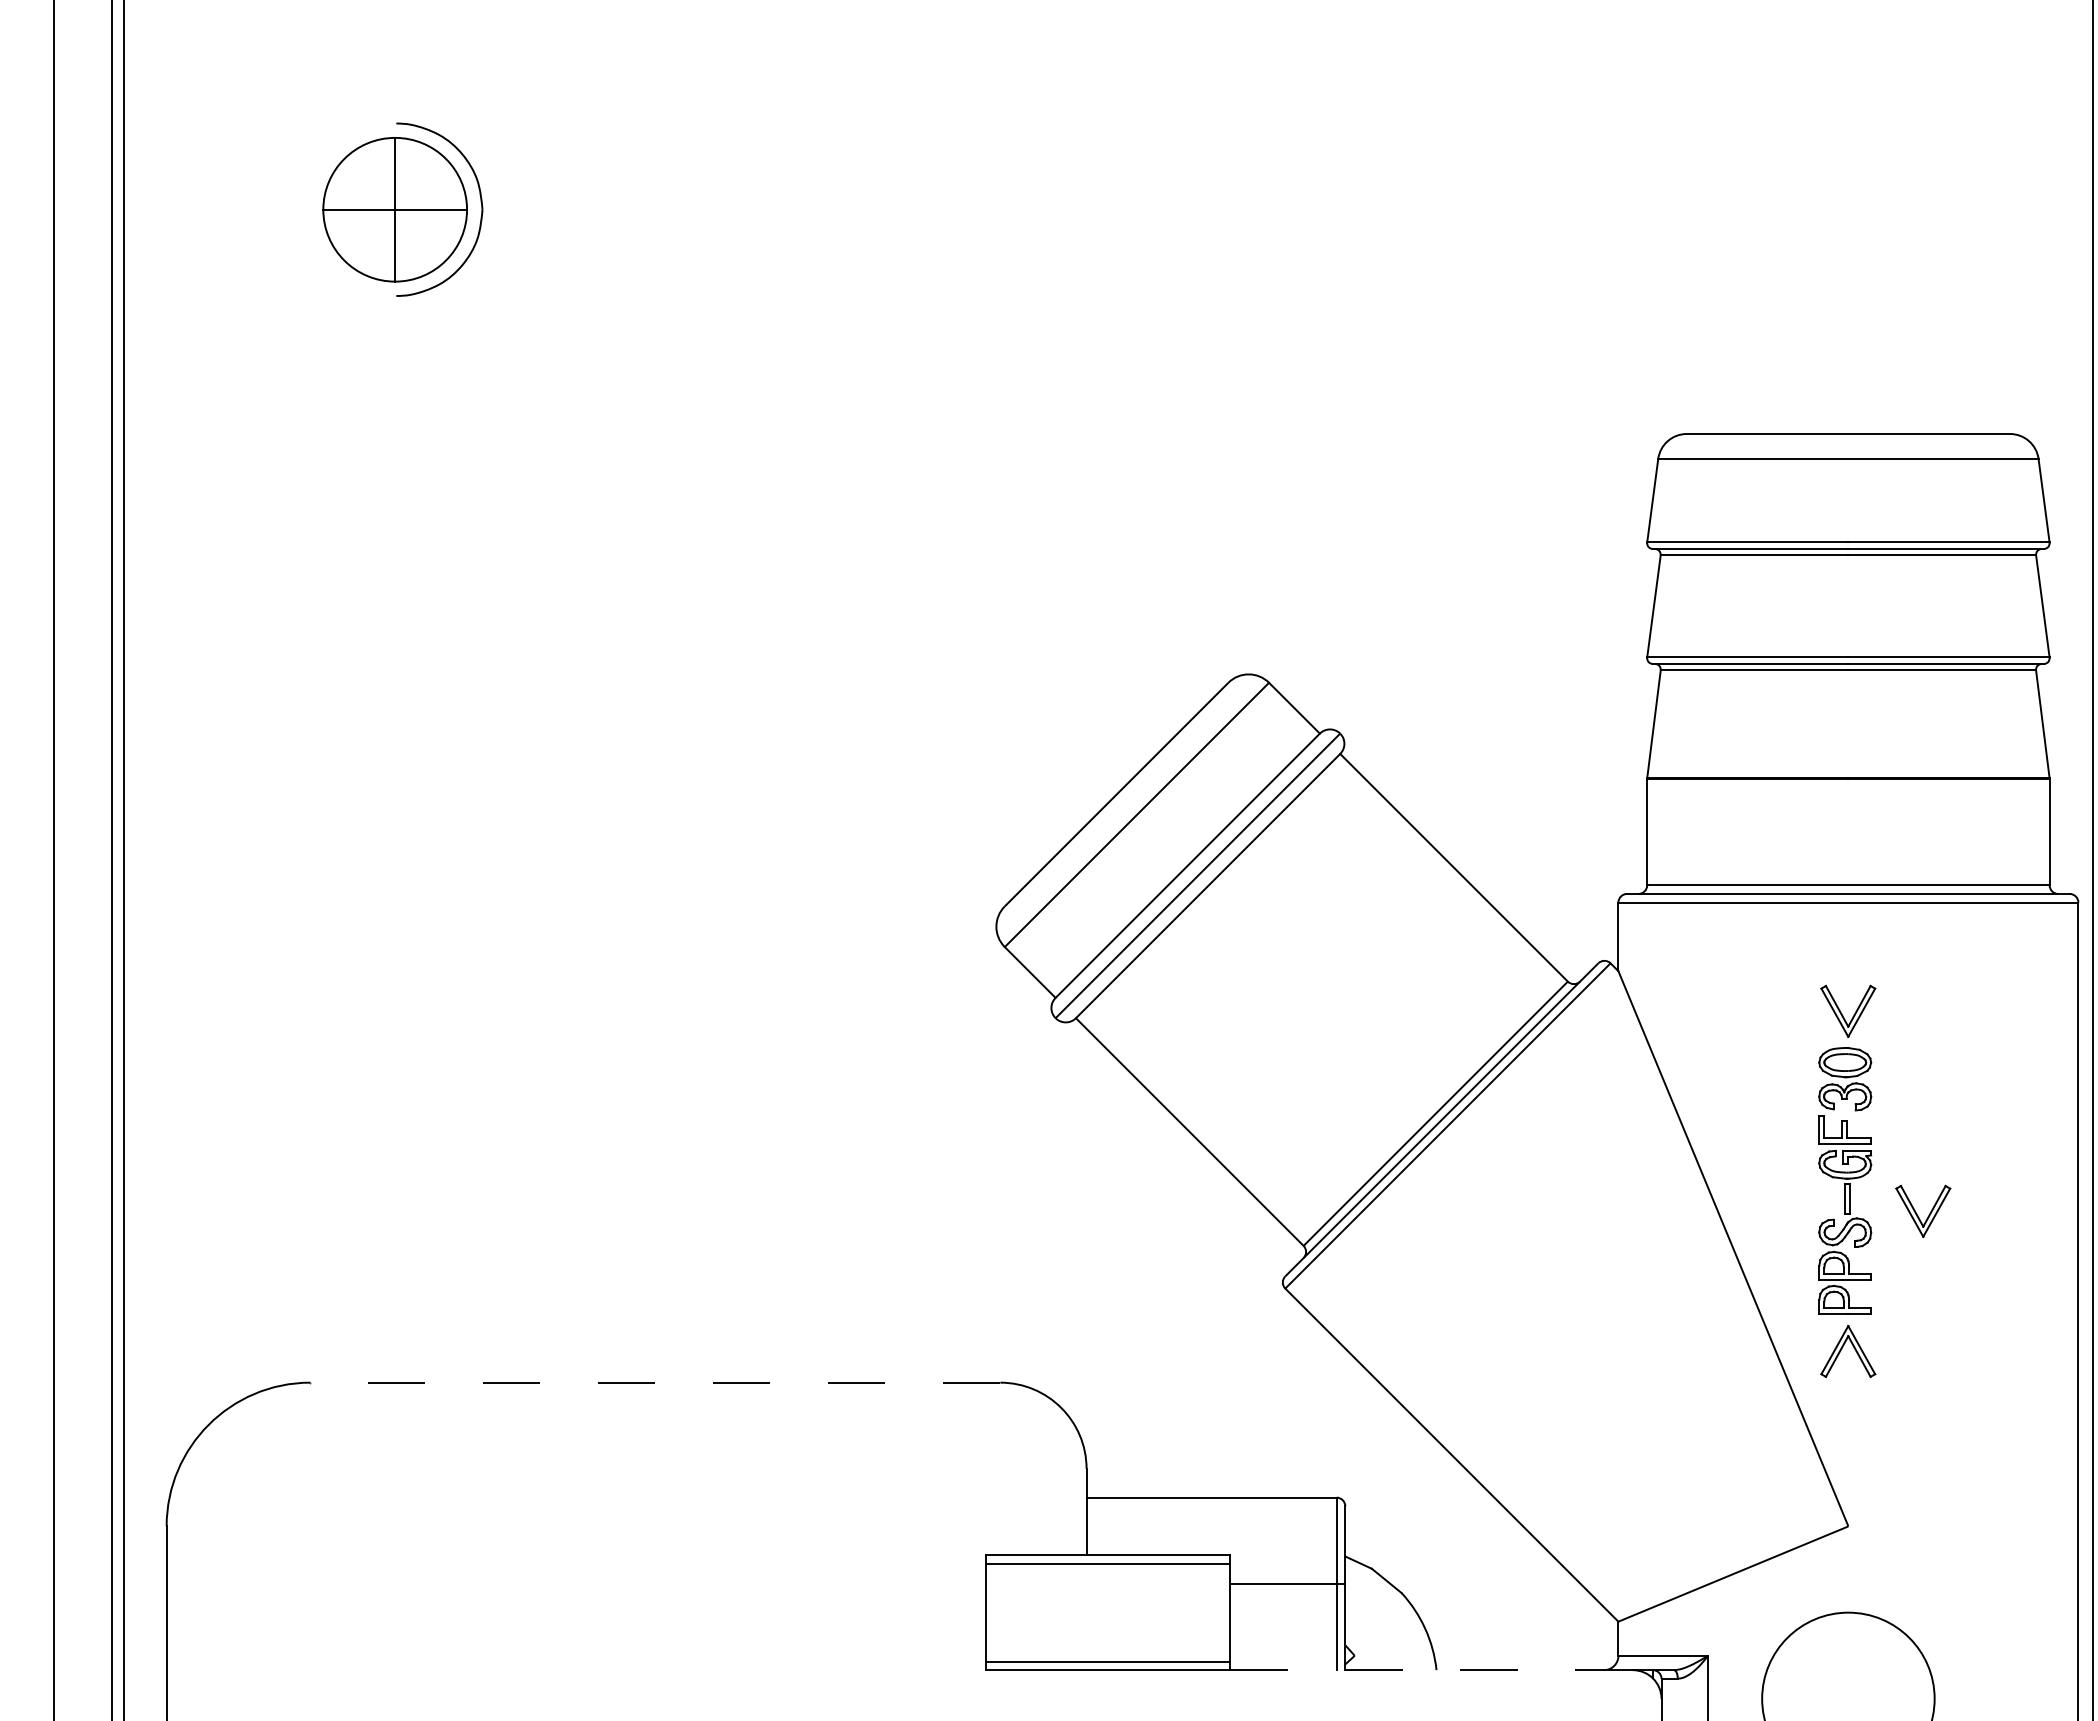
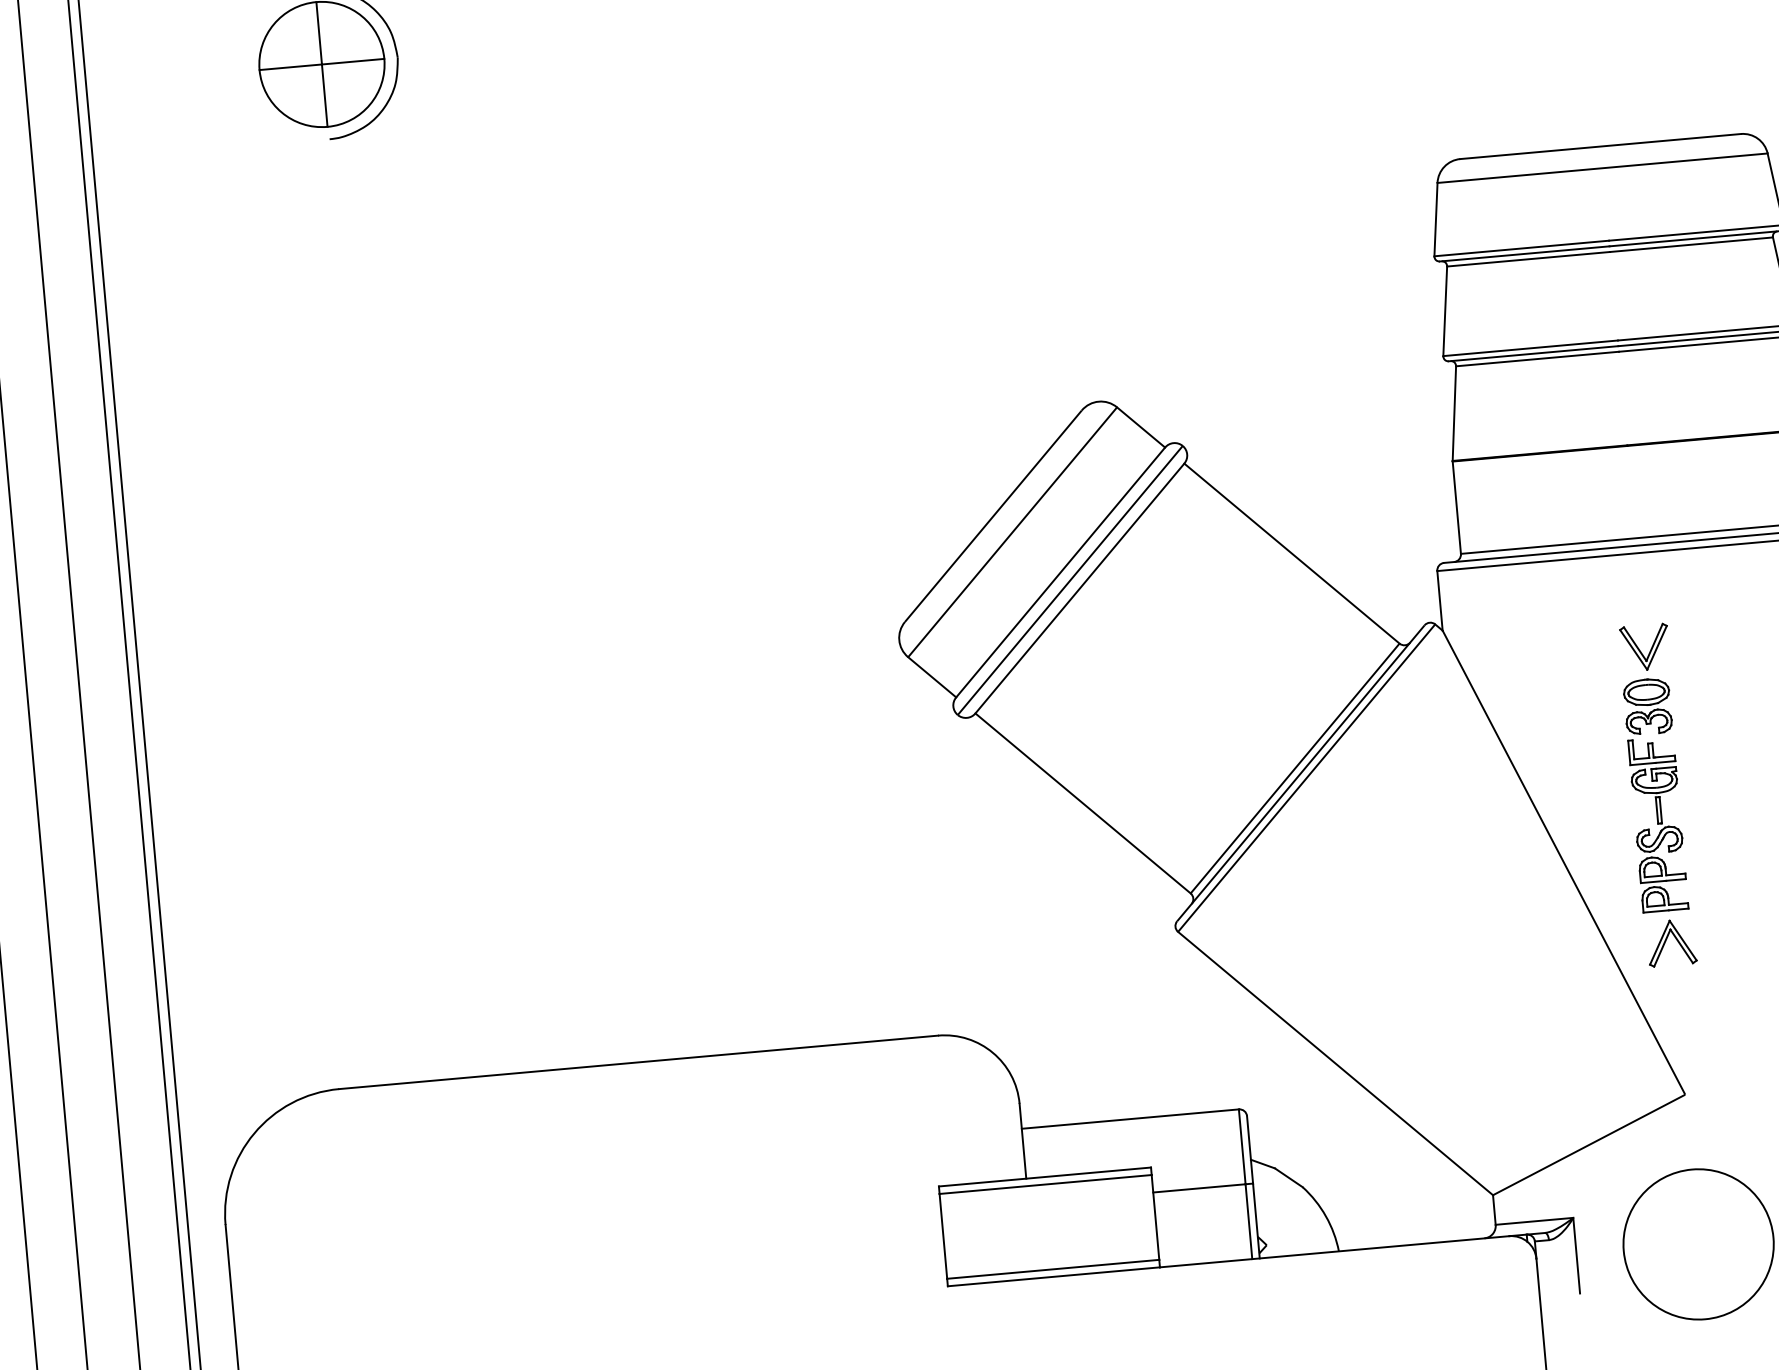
part: (1928, 1214) -> (1730, 817), removed
line: (655, 1382) -> (638, 1062), dashed -> solid
line: (1431, 1670) -> (1334, 1252), dashed -> solid

